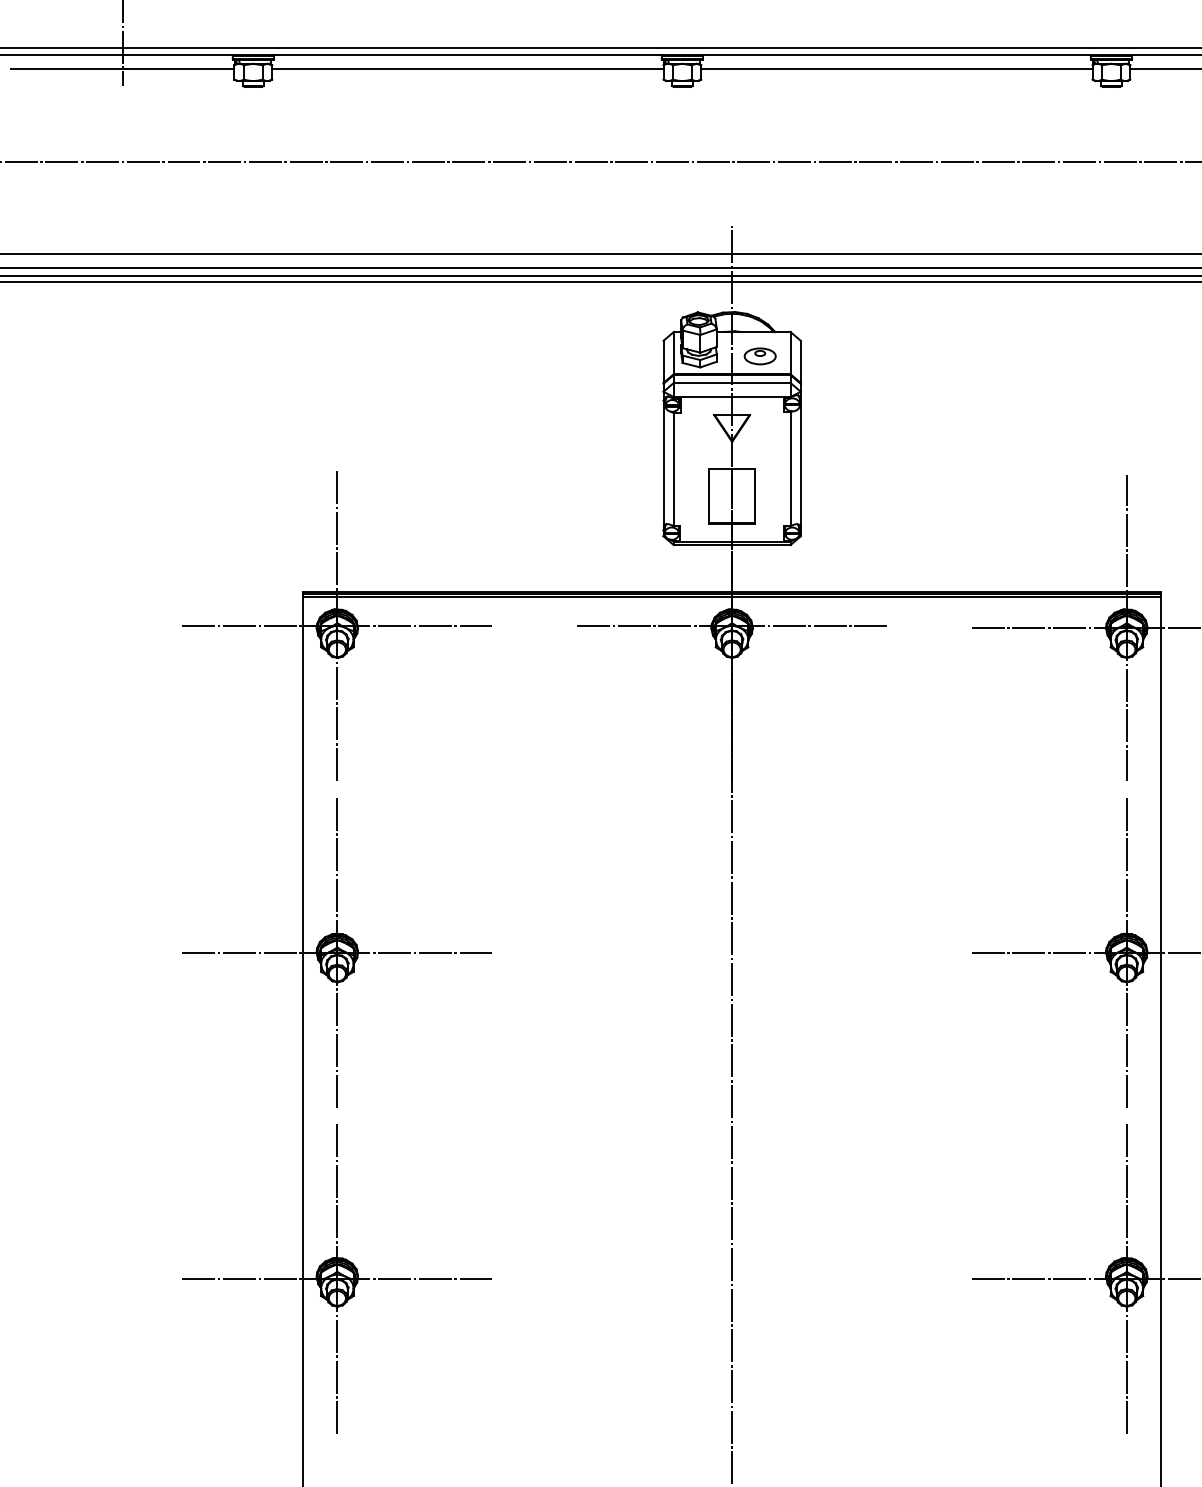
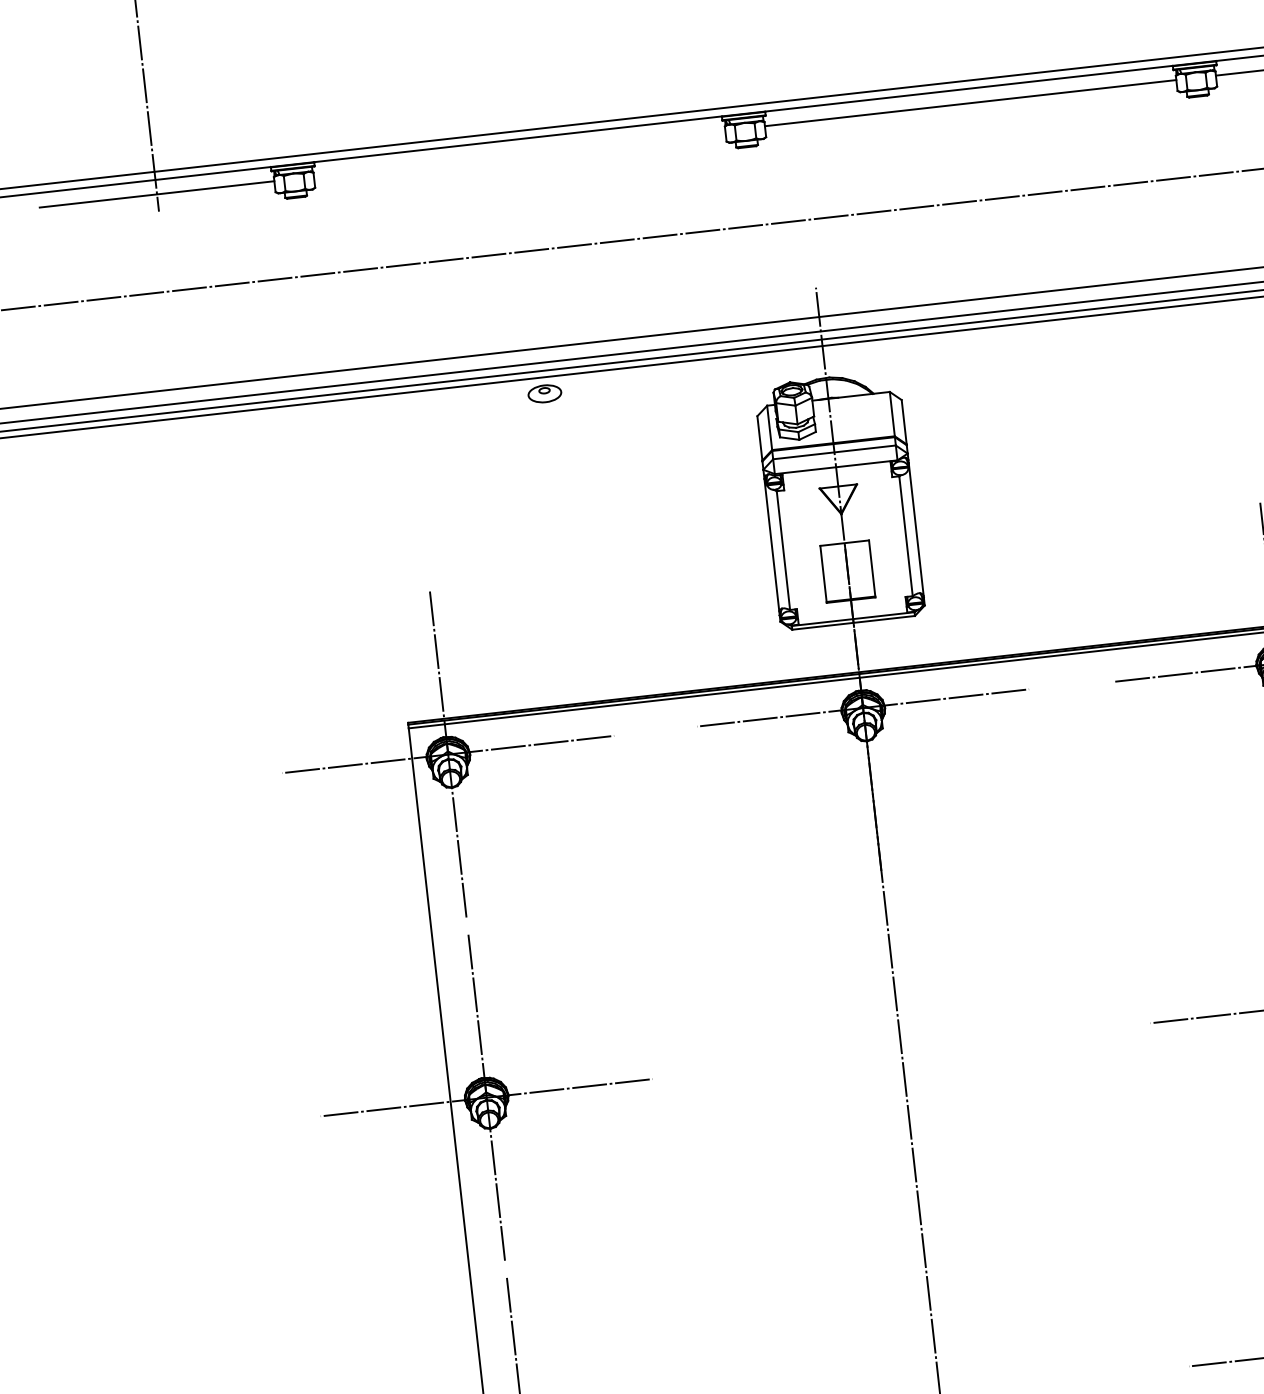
line: (467, 69) -> (519, 154), removed
part: (759, 356) -> (544, 394), moved

